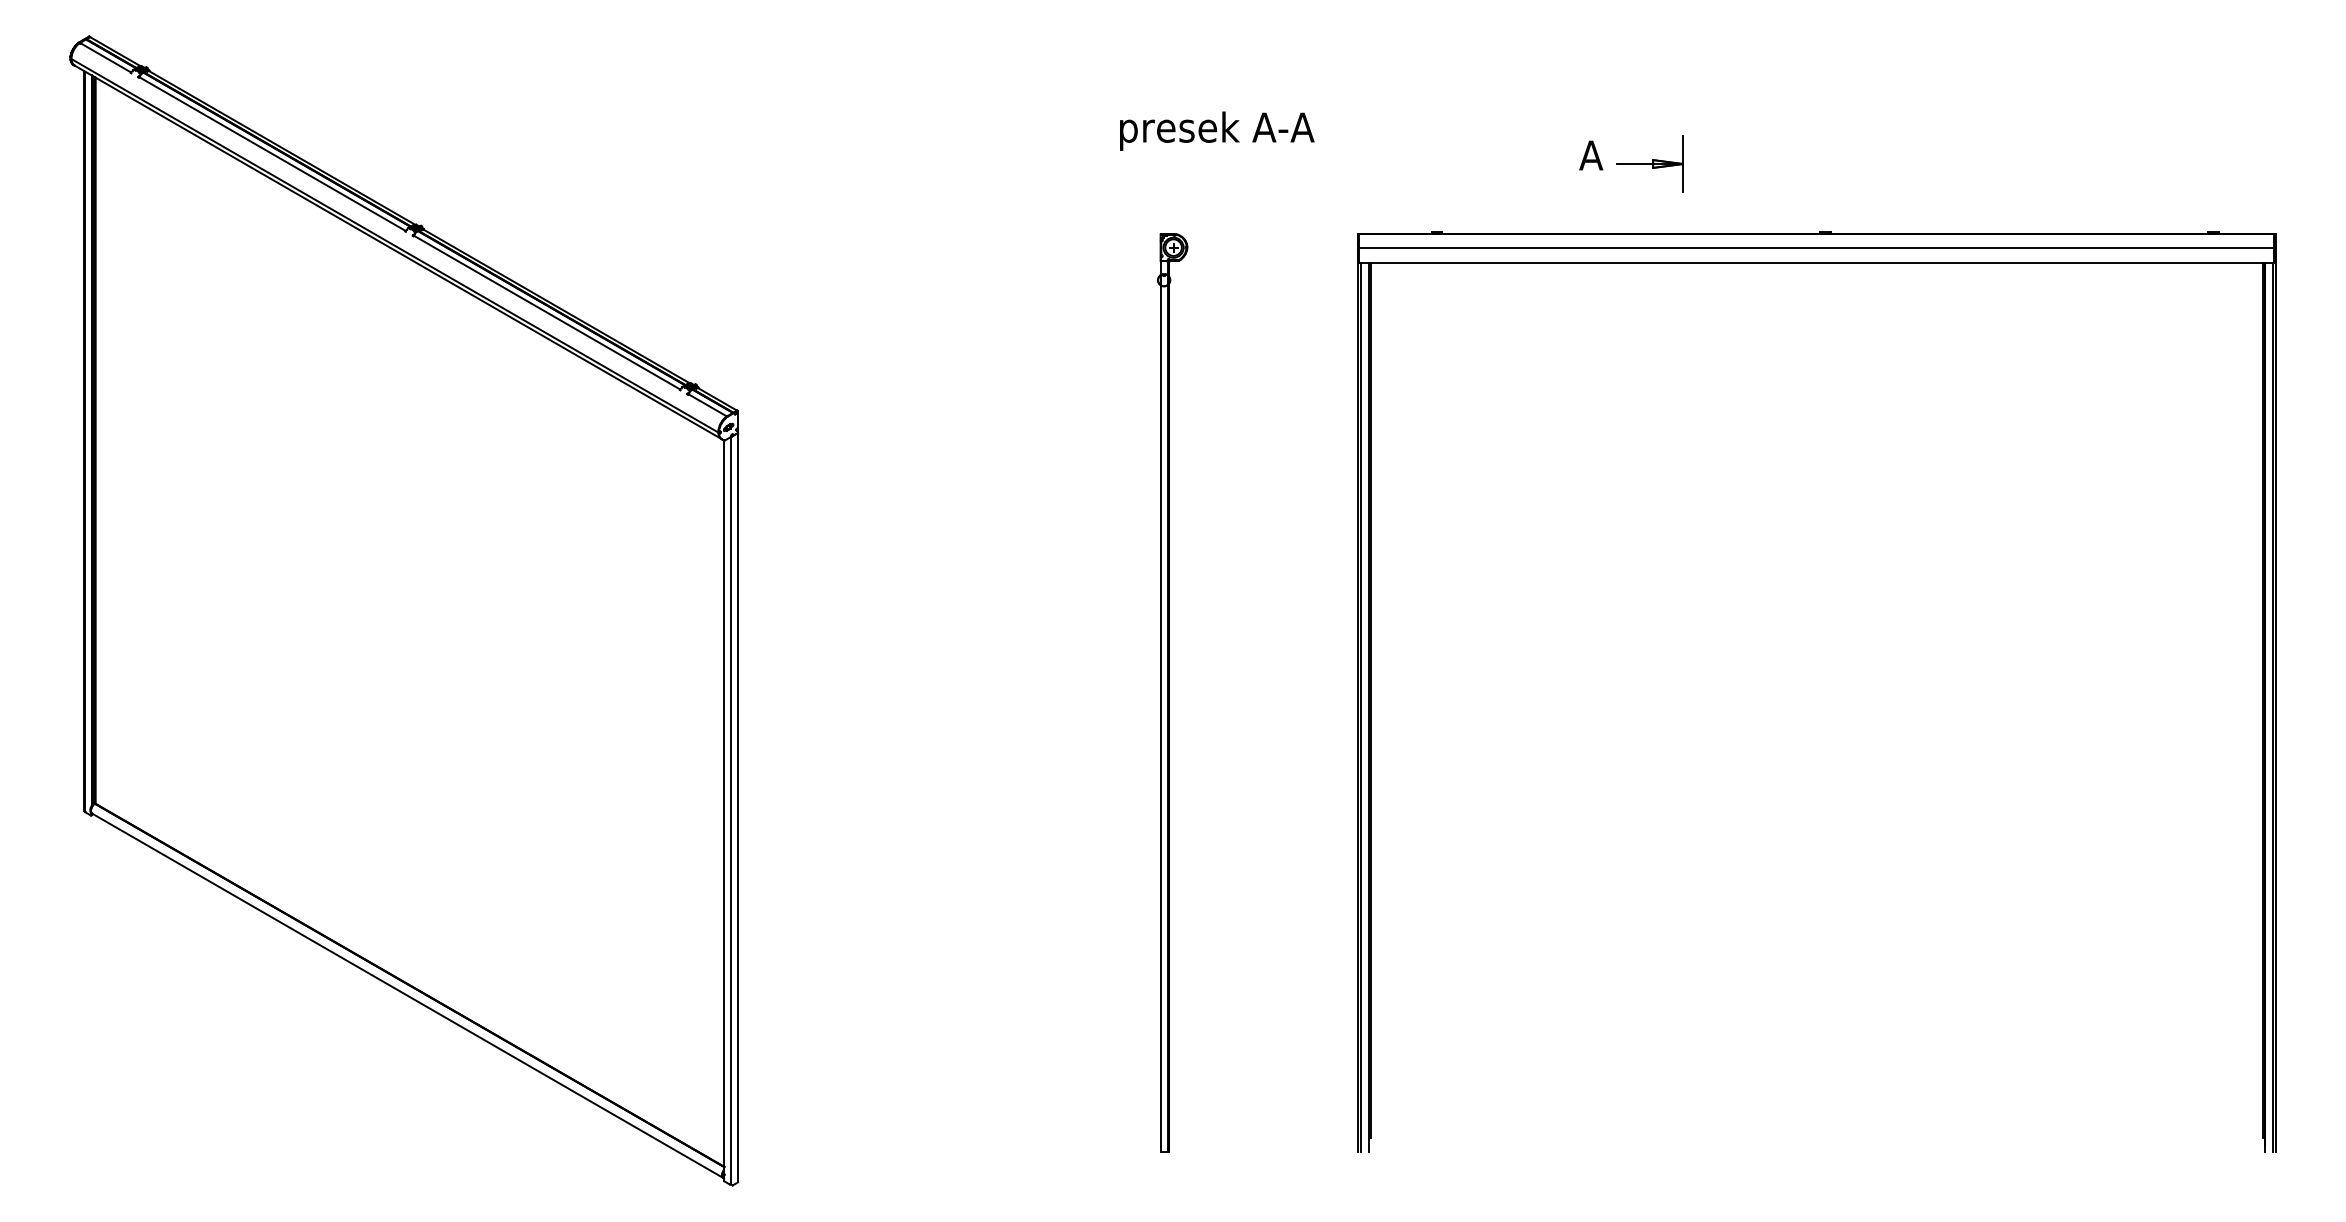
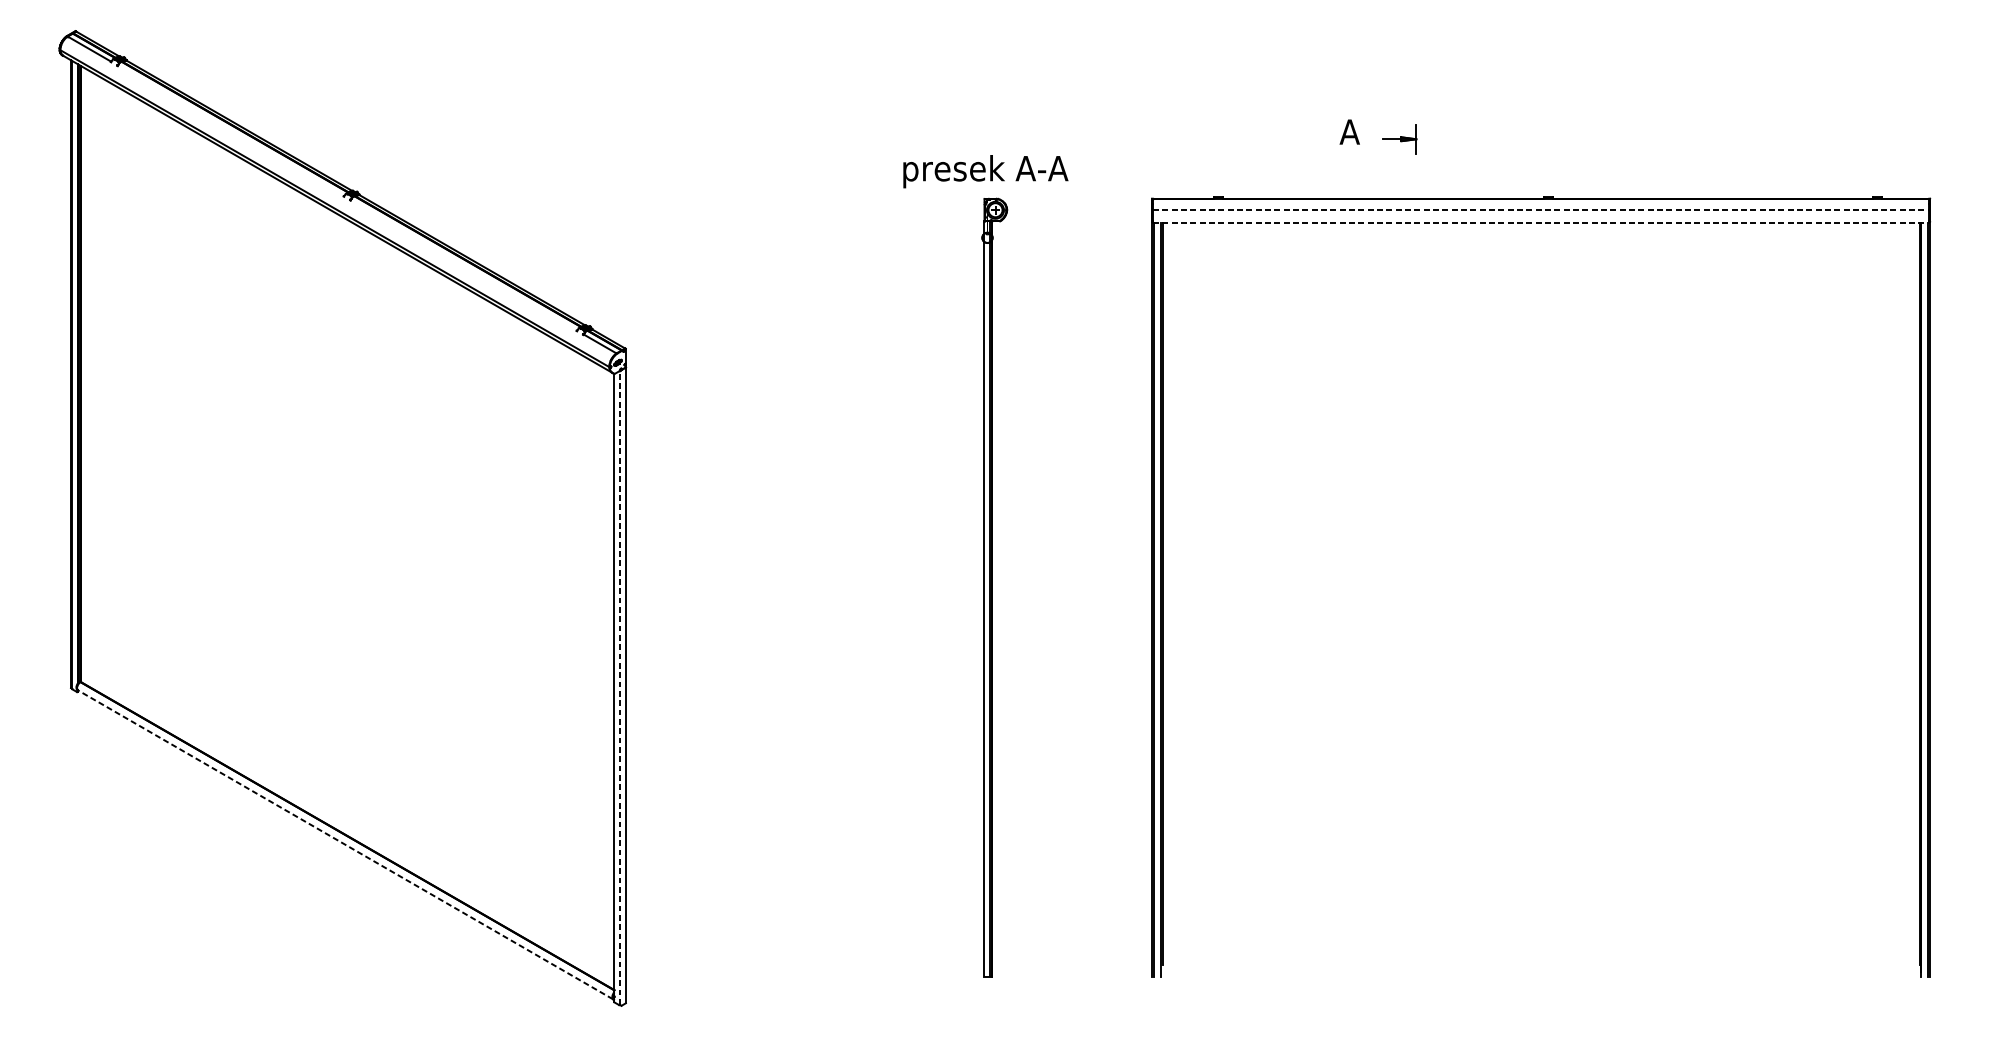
text: (1217, 130) -> (986, 171), moved
line: (271, 153) -> (230, 130), removed
part: (1649, 163) -> (1399, 138), size x0.6
line: (1817, 247) -> (1541, 210), solid -> dashed
line: (1817, 262) -> (1541, 222), solid -> dashed
line: (546, 312) -> (463, 265), removed
line: (730, 810) -> (619, 687), solid -> dashed
line: (407, 995) -> (345, 844), solid -> dashed

